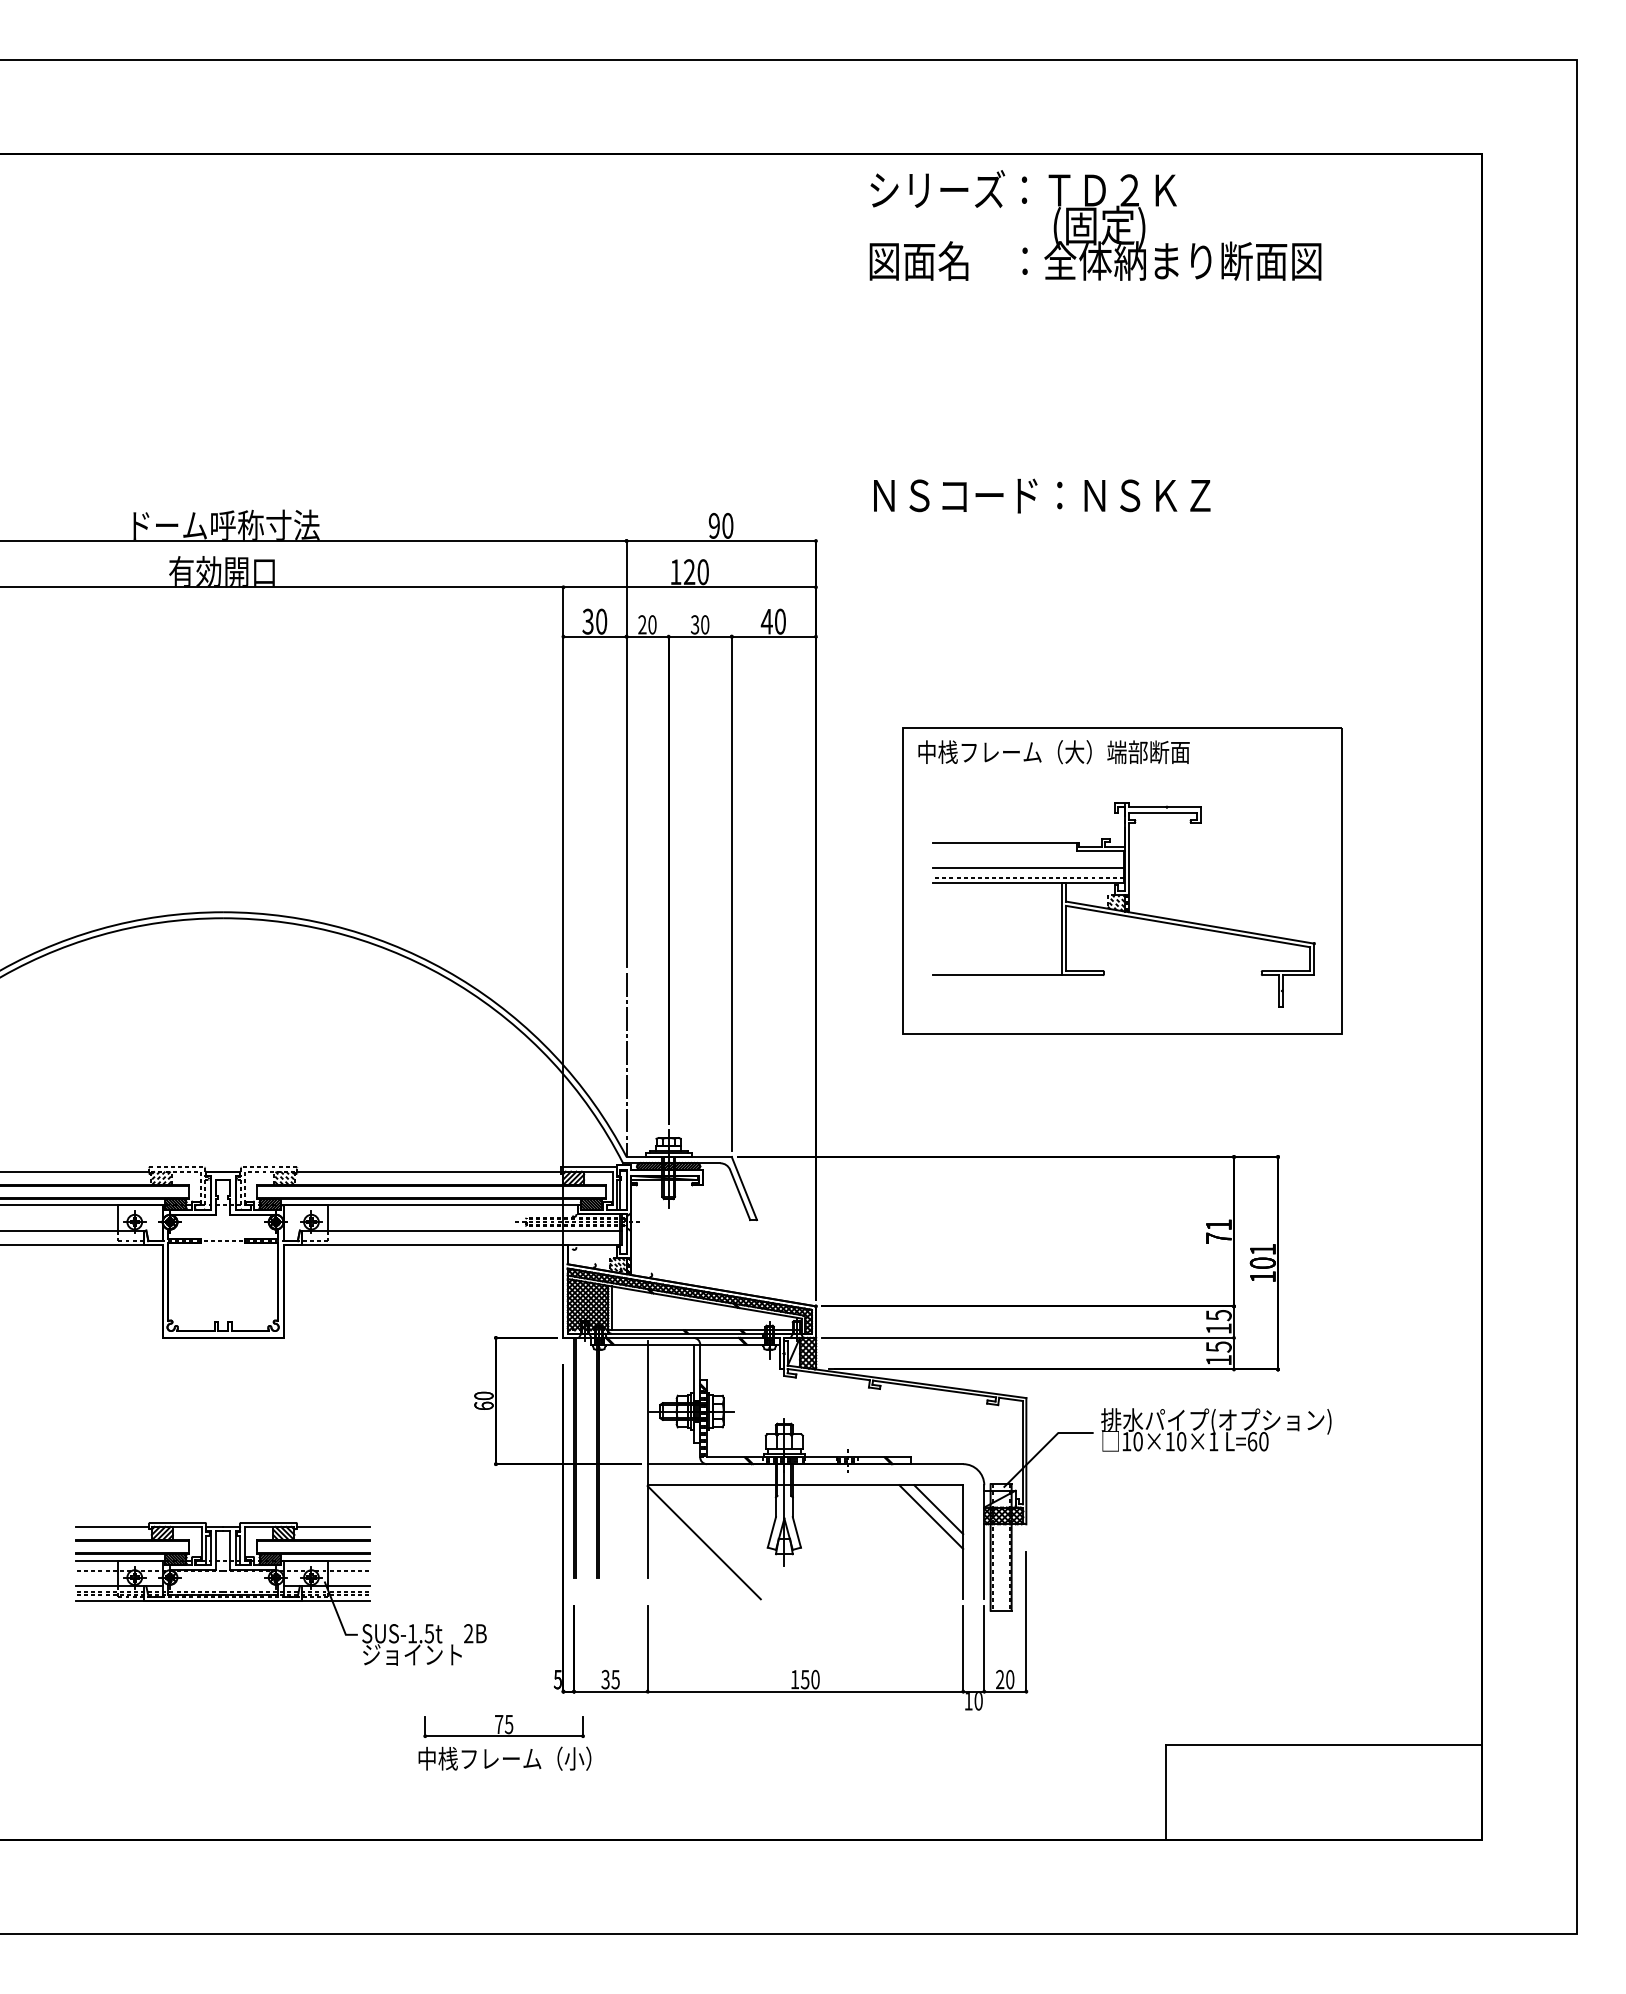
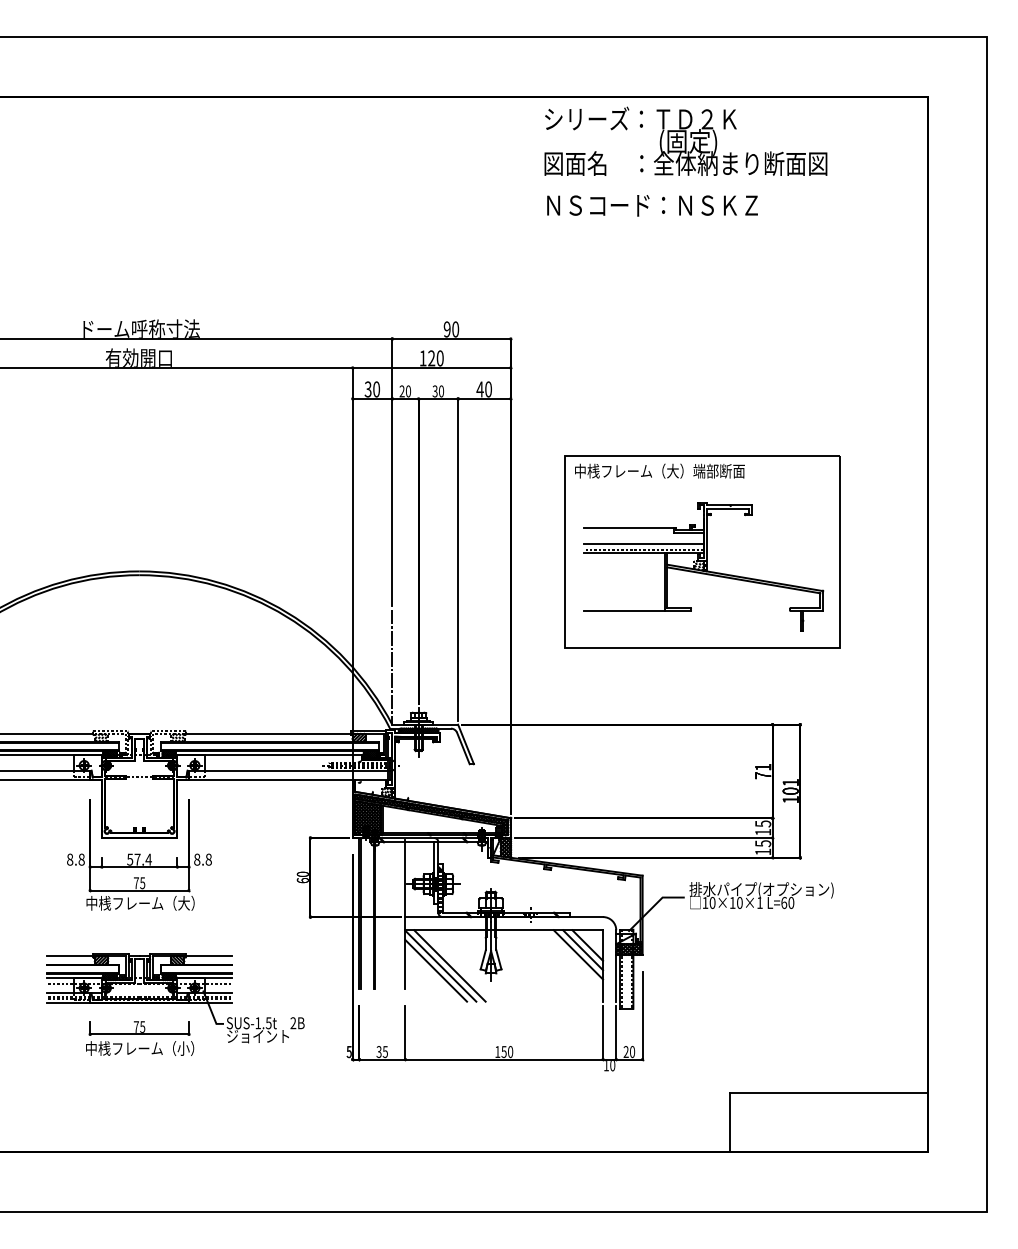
text: (1042, 495) -> (652, 205), moved
part: (222, 1364) -> (139, 854), added
line: (923, 1523) -> (578, 954), added
line: (717, 1541) -> (449, 965), added
line: (697, 1549) -> (436, 970), added
part: (505, 1742) -> (140, 1038), moved

